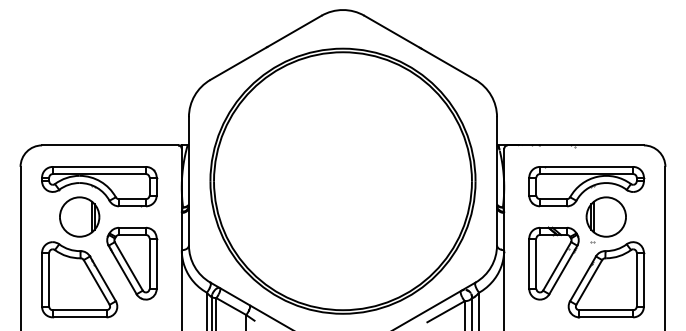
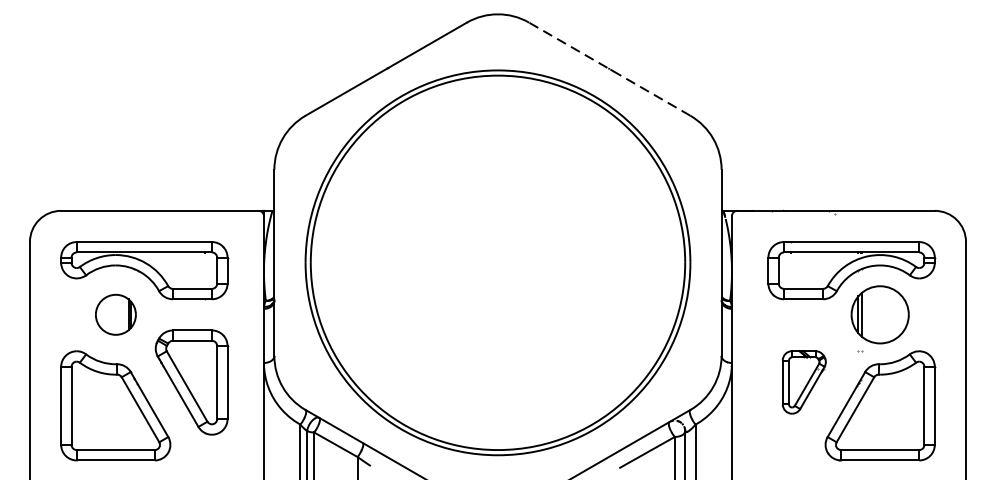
line: (419, 47) -> (609, 68), solid -> dashed
part: (79, 216) -> (115, 314), size x0.7
part: (553, 263) -> (803, 382), size x0.6

